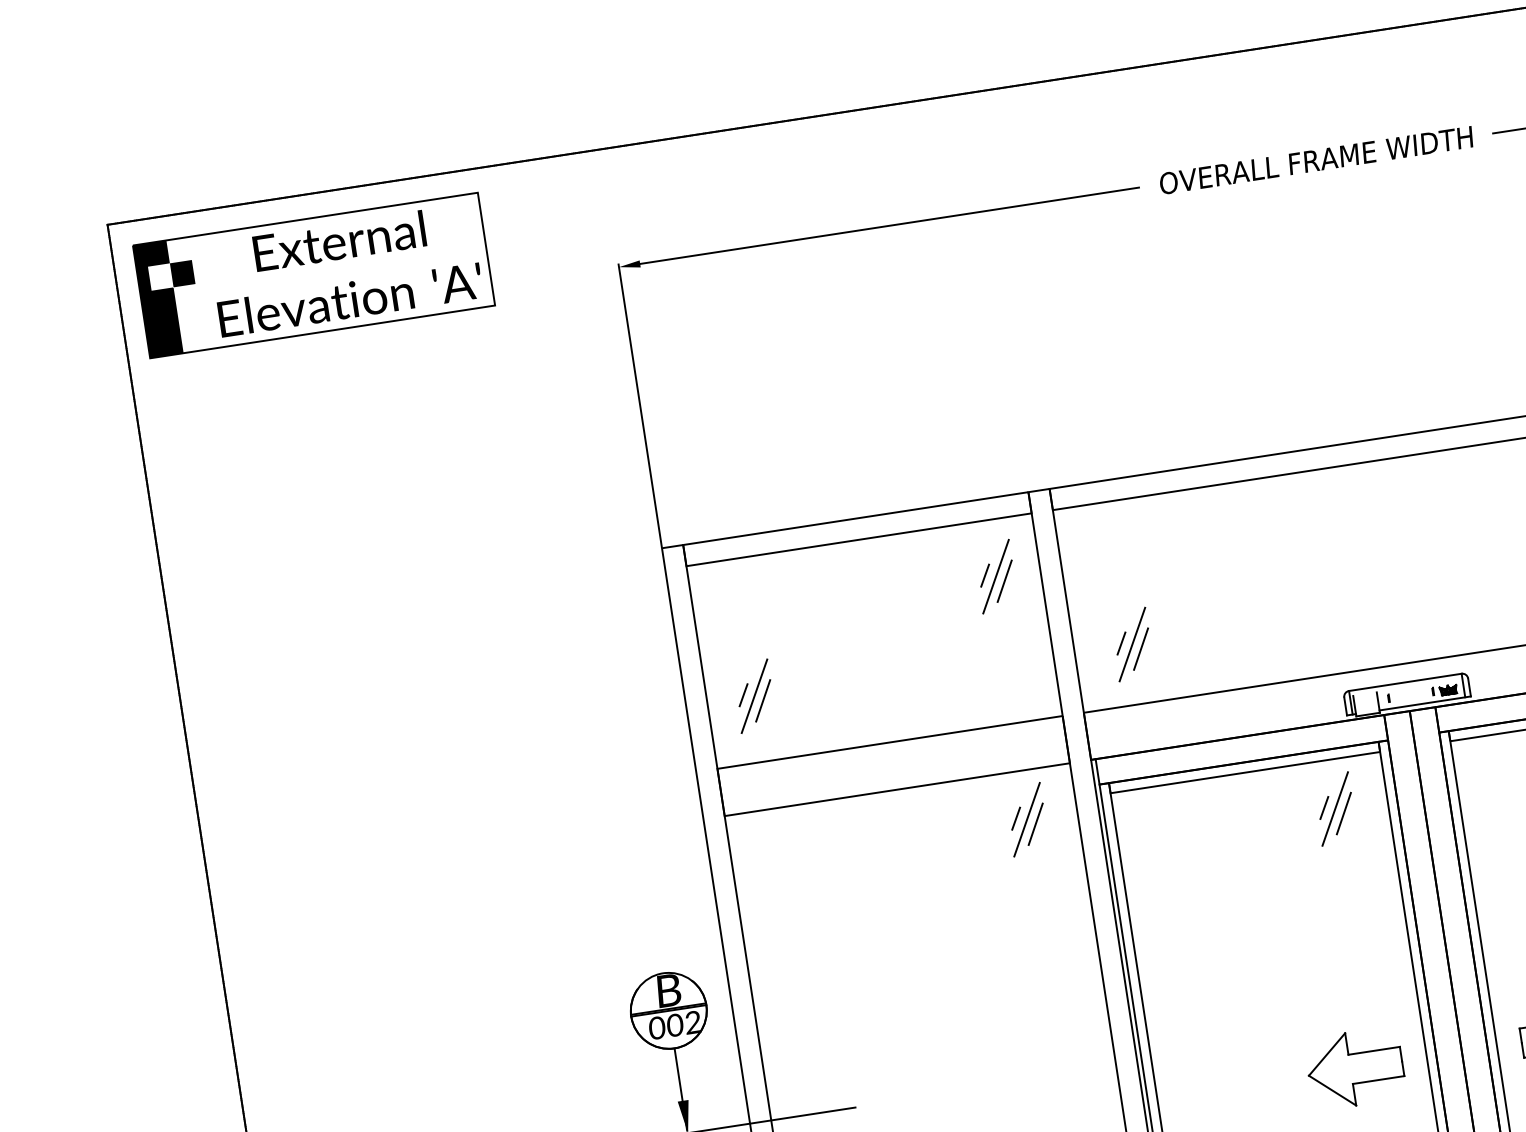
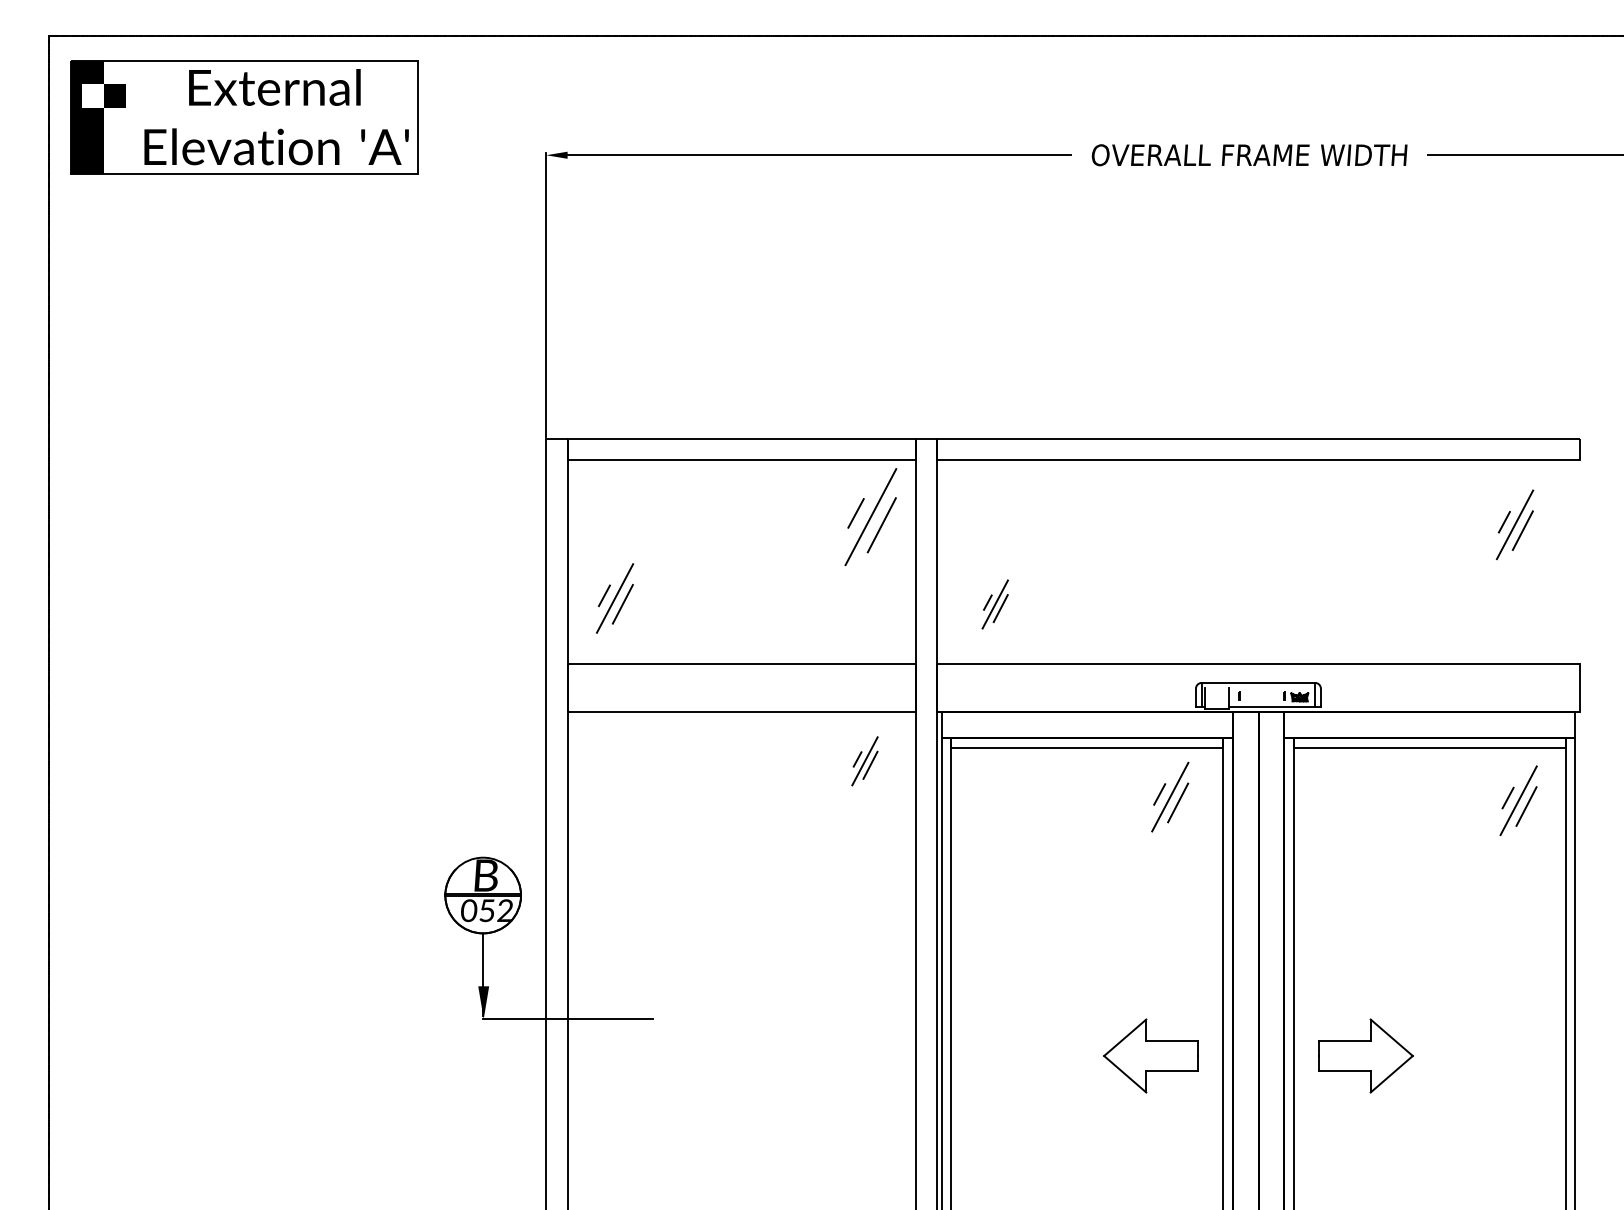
part: (996, 576) -> (871, 516), size x1.4
part: (1132, 644) -> (995, 604), size x0.7
part: (1026, 820) -> (864, 761), size x0.7
text: (675, 1025) -> (487, 910), 002 -> 052

